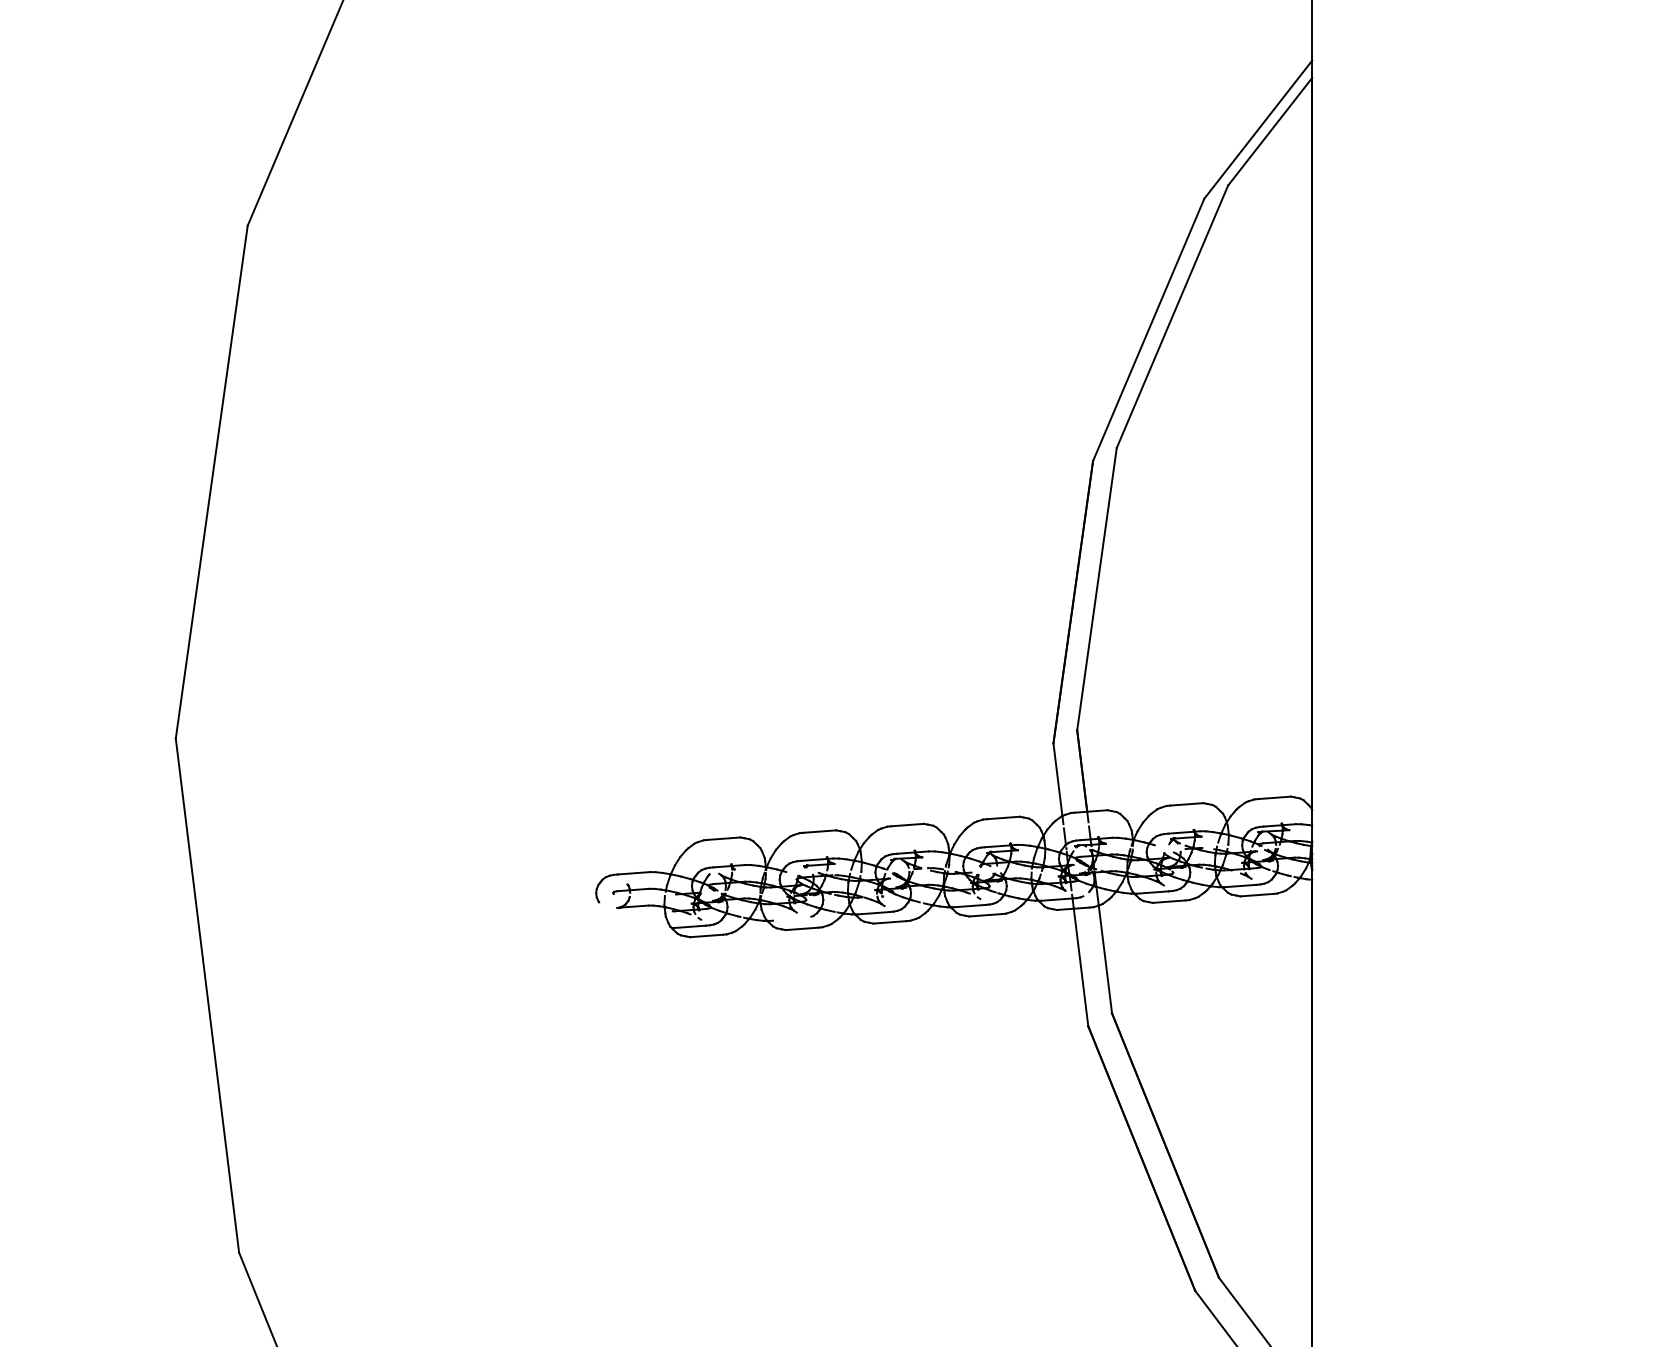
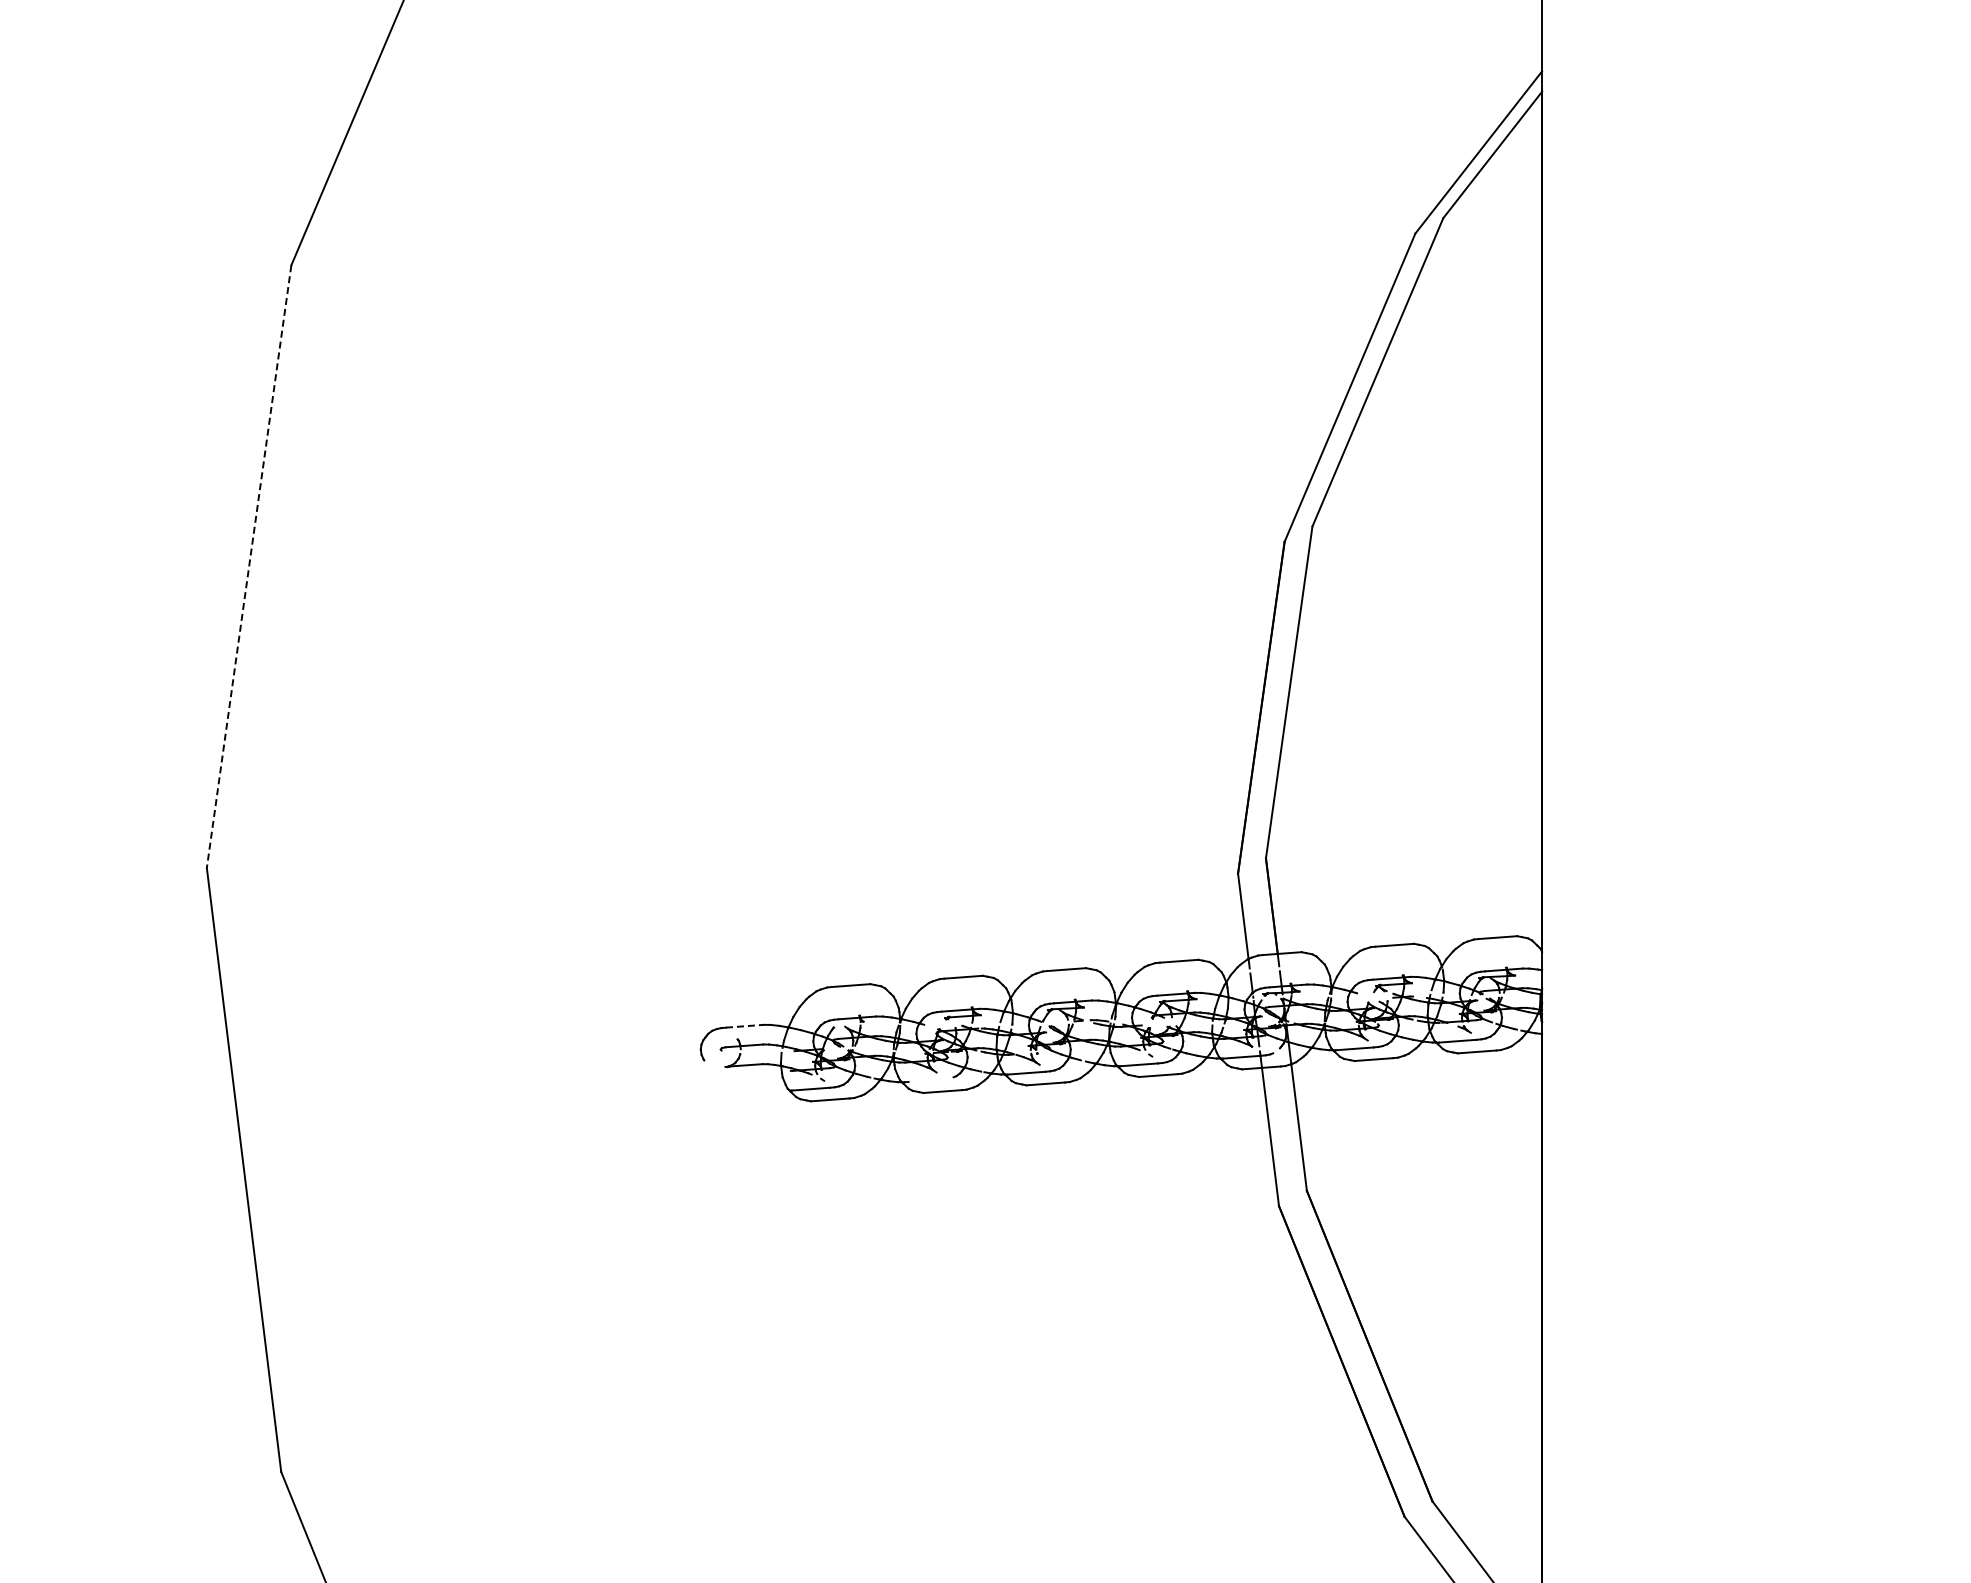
line: (212, 482) -> (249, 567), solid -> dashed
line: (633, 873) -> (744, 1026), solid -> dashed

